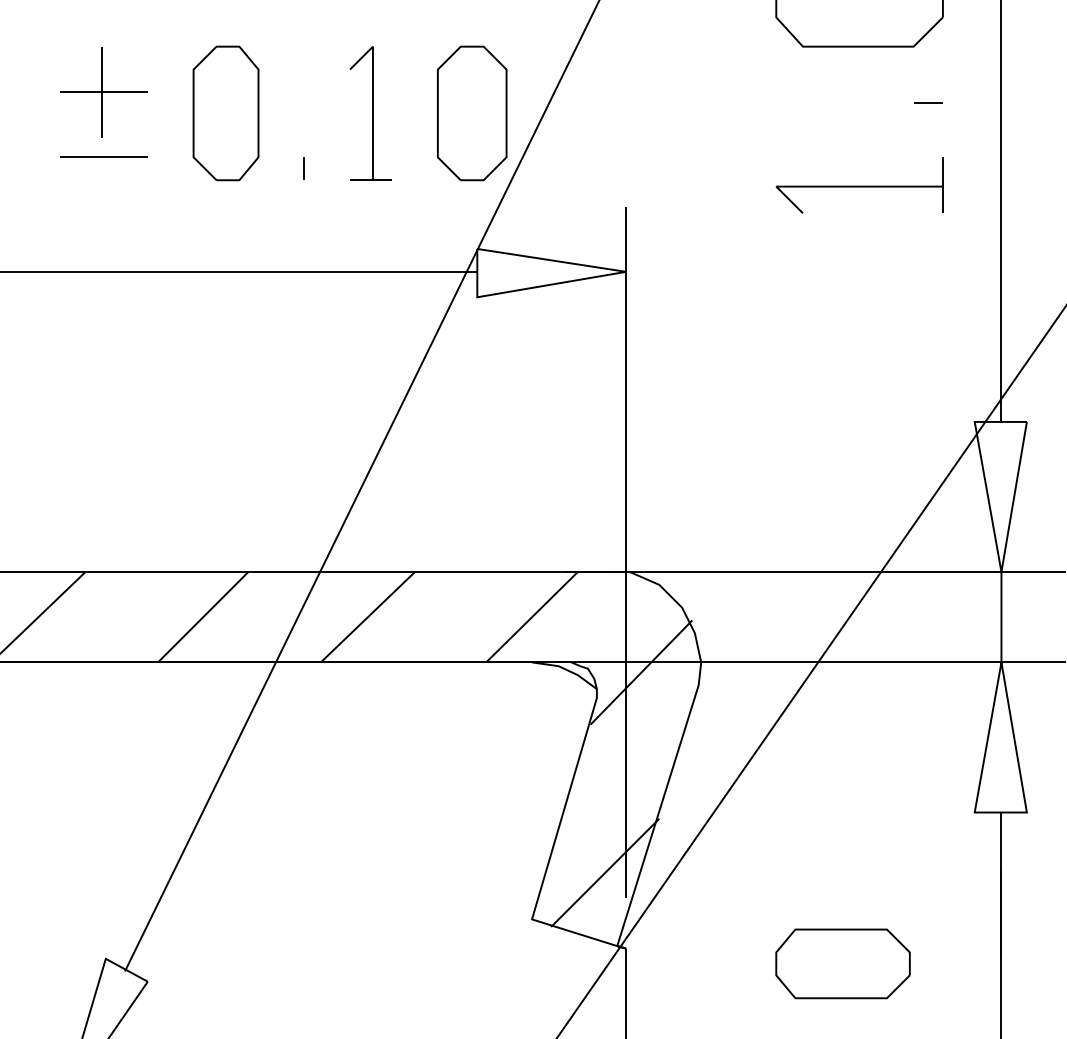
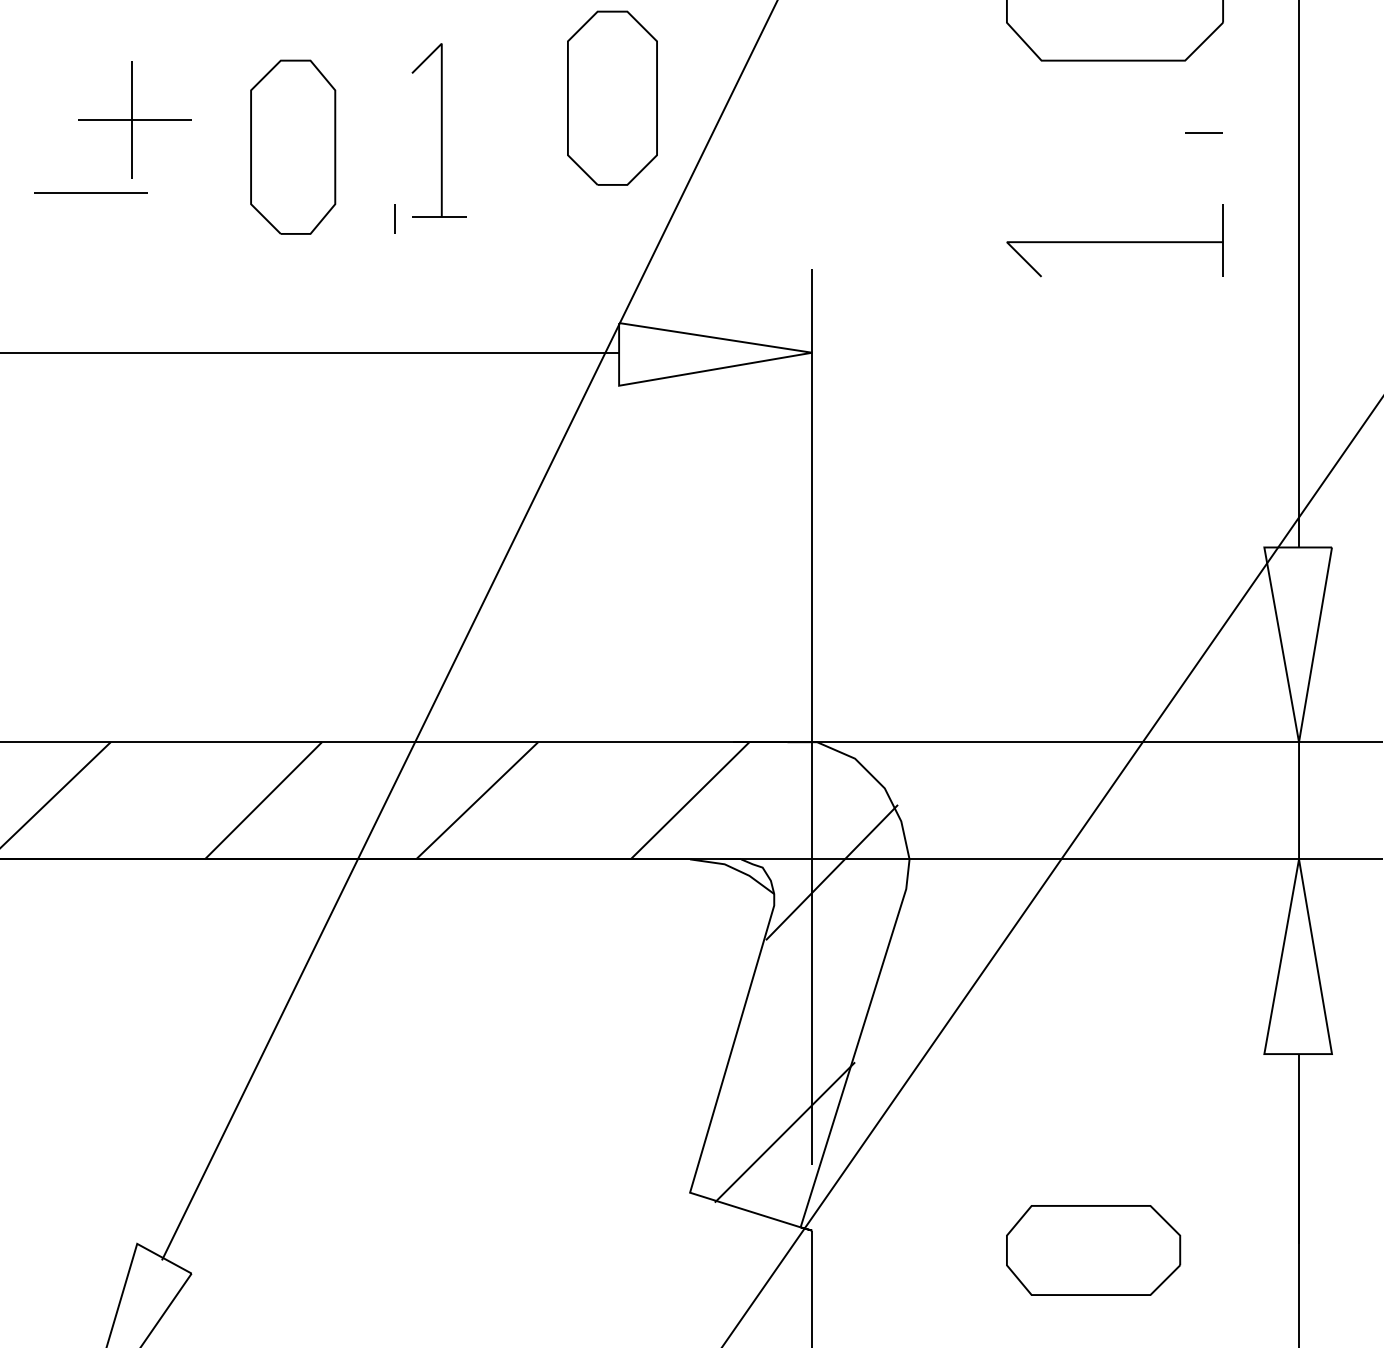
part: (472, 112) -> (612, 97), moved
part: (370, 113) -> (438, 130), moved
line: (103, 156) -> (90, 192), moved

